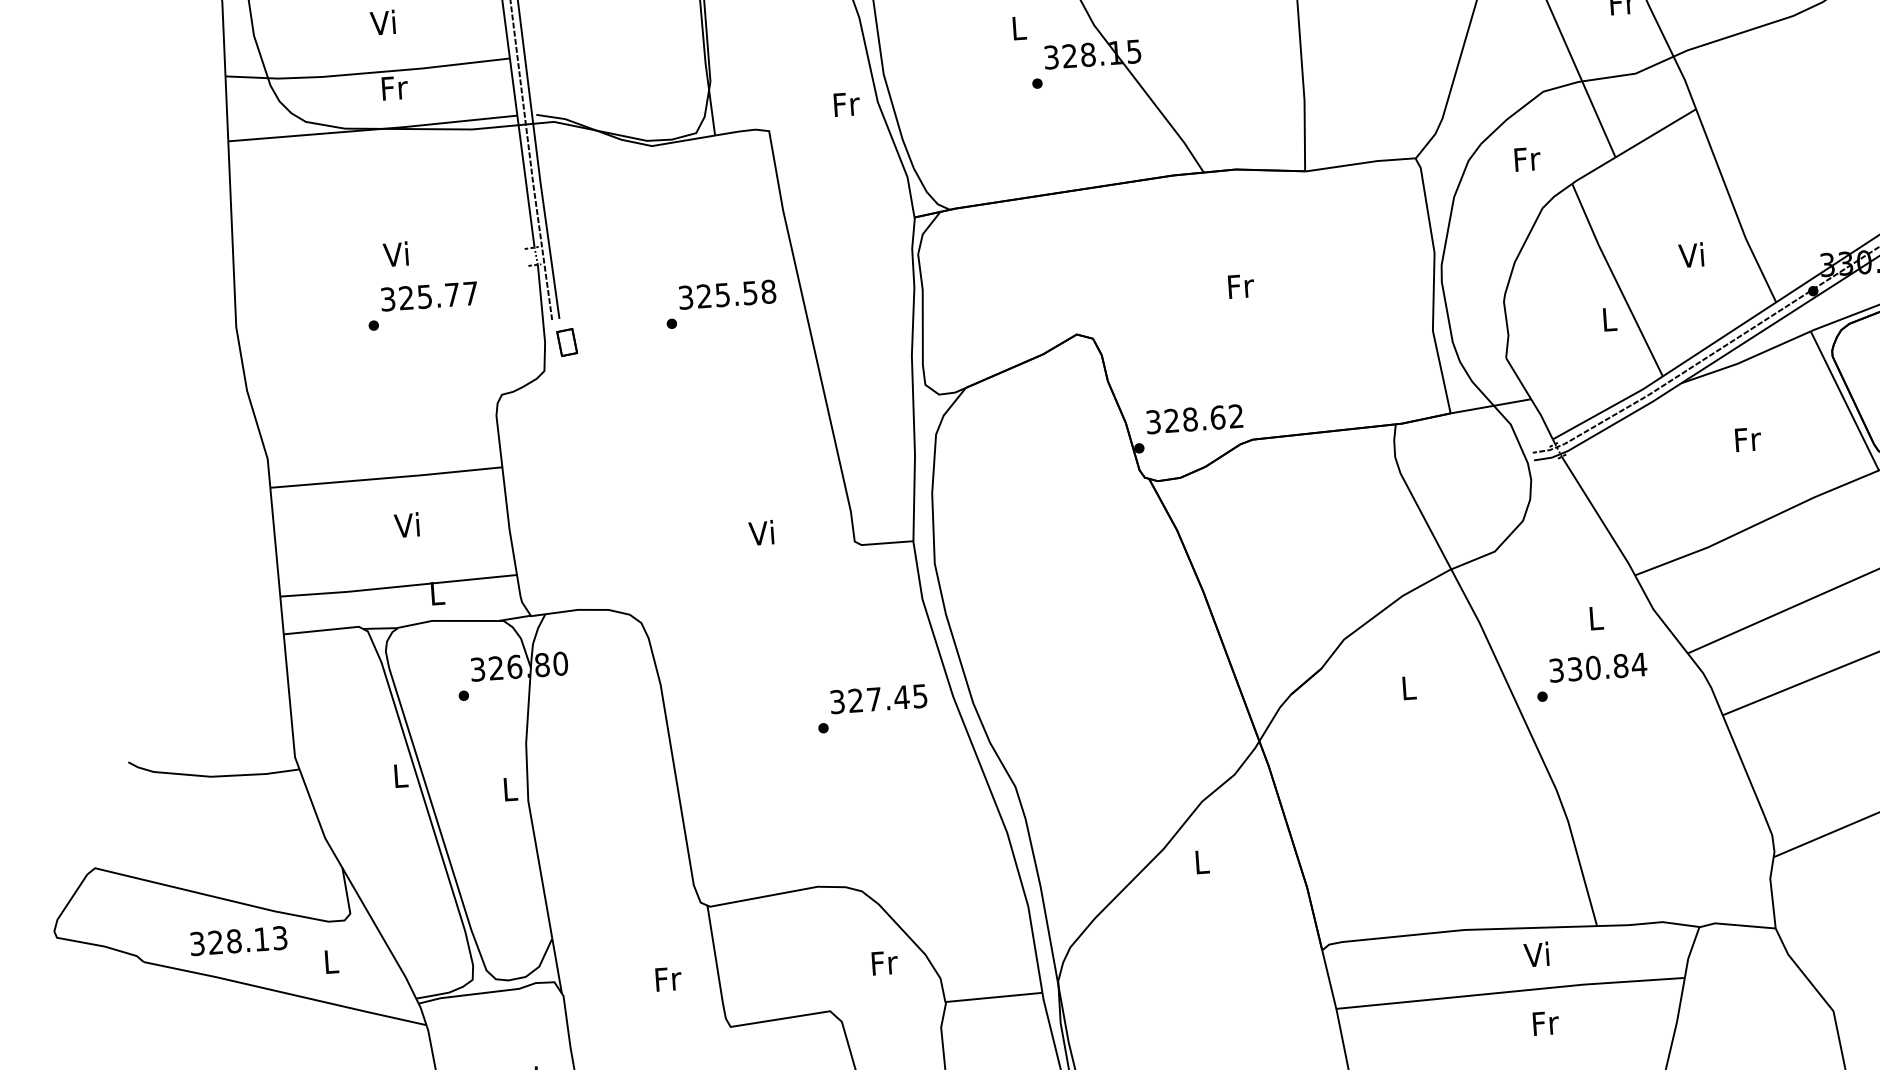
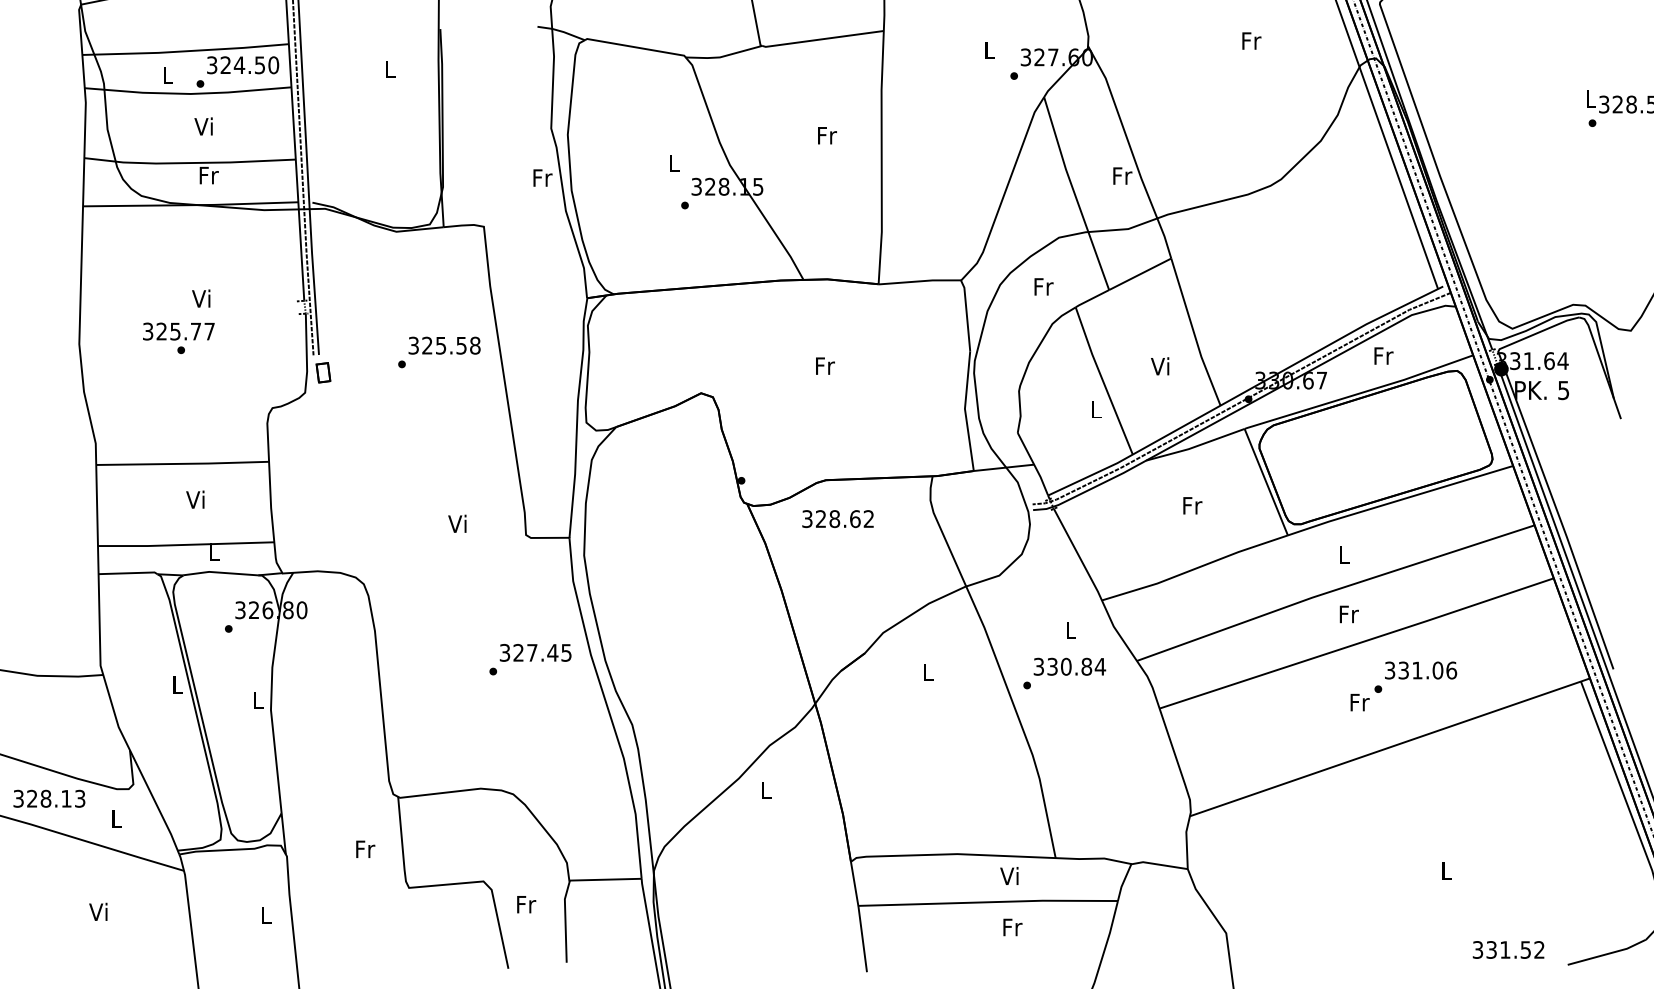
text: (846, 103) -> (542, 177), moved
text: (428, 296) -> (178, 331), moved
text: (1194, 419) -> (837, 519), moved
text: (884, 962) -> (526, 904), moved

